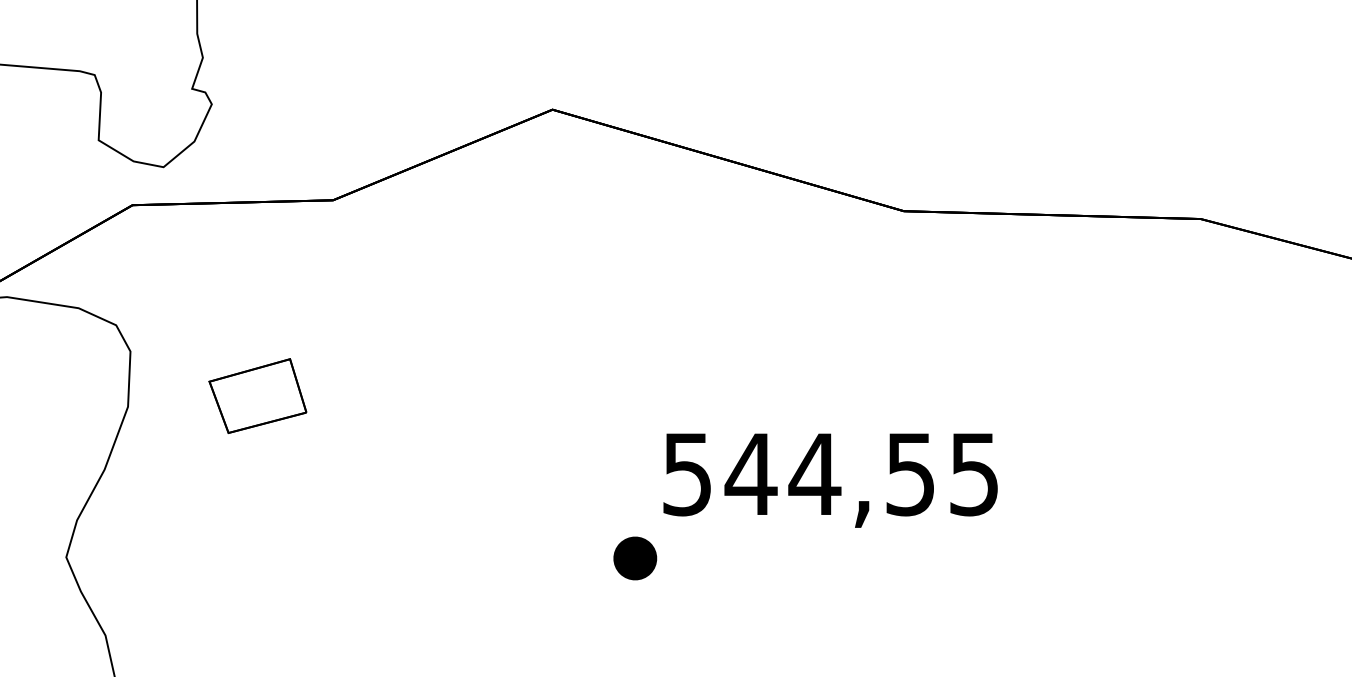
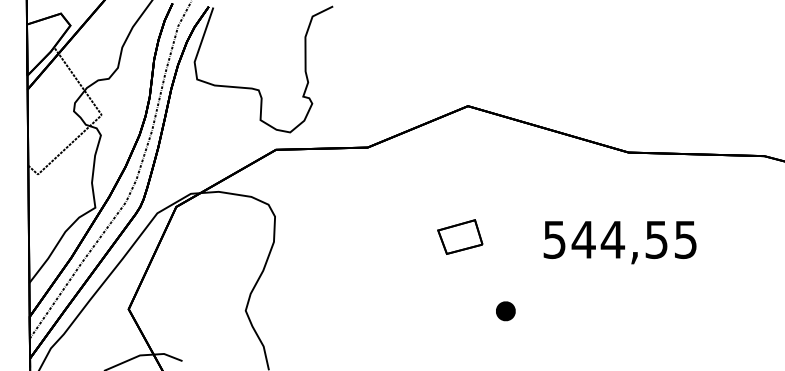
part: (258, 394) -> (460, 236), moved
text: (829, 480) -> (619, 242), moved

